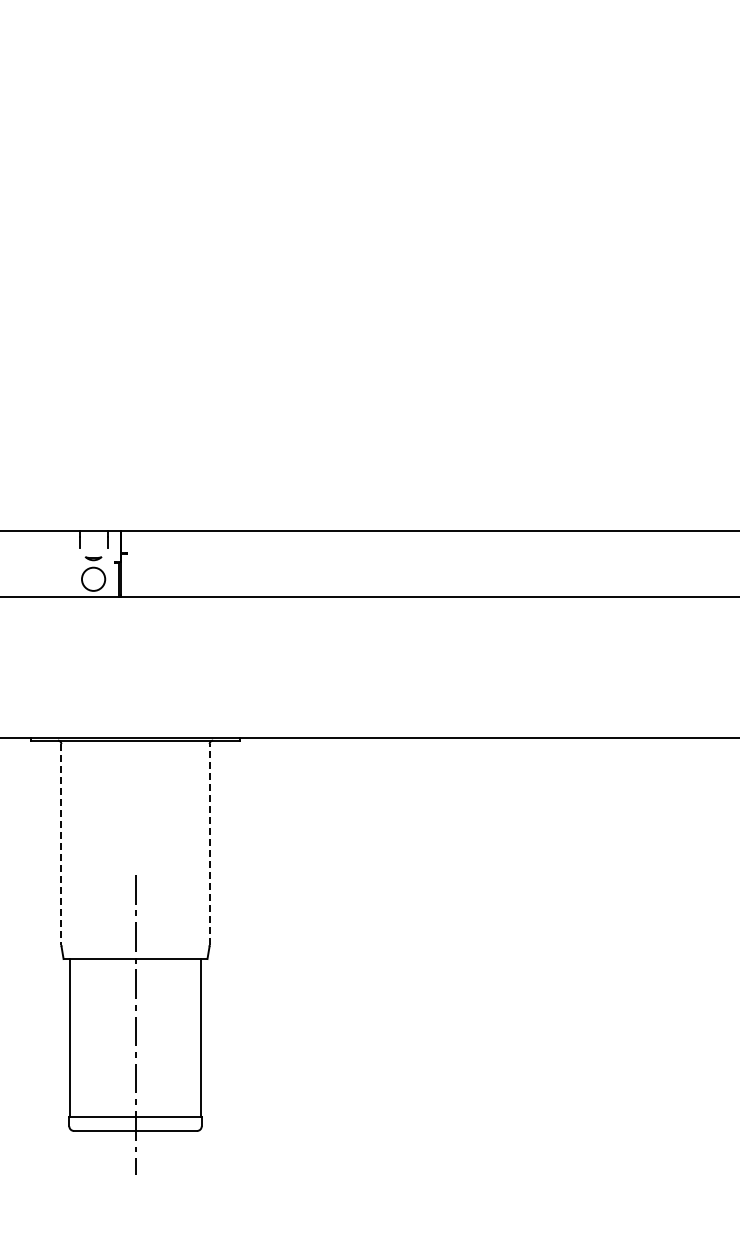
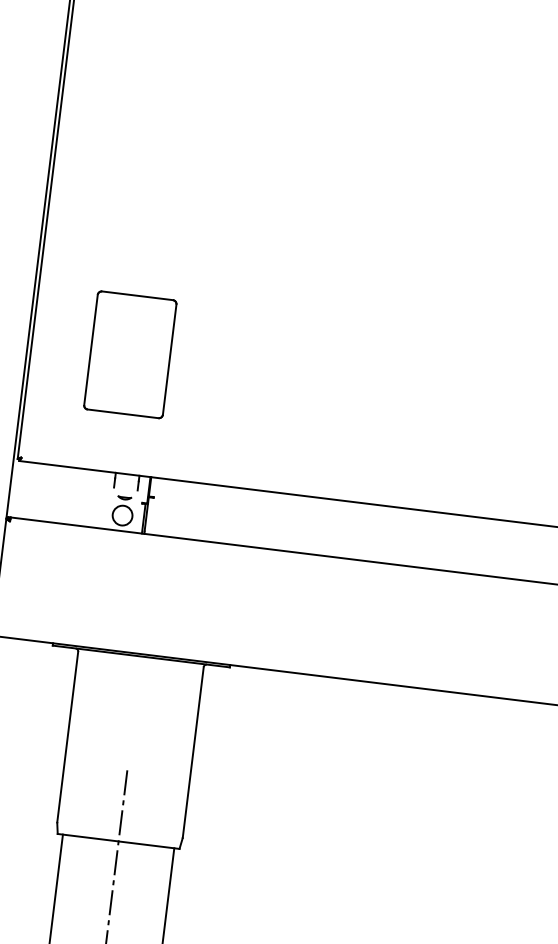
part: (79, 390) -> (130, 354), added
line: (209, 844) -> (193, 752), dashed -> solid
line: (61, 845) -> (67, 737), dashed -> solid

